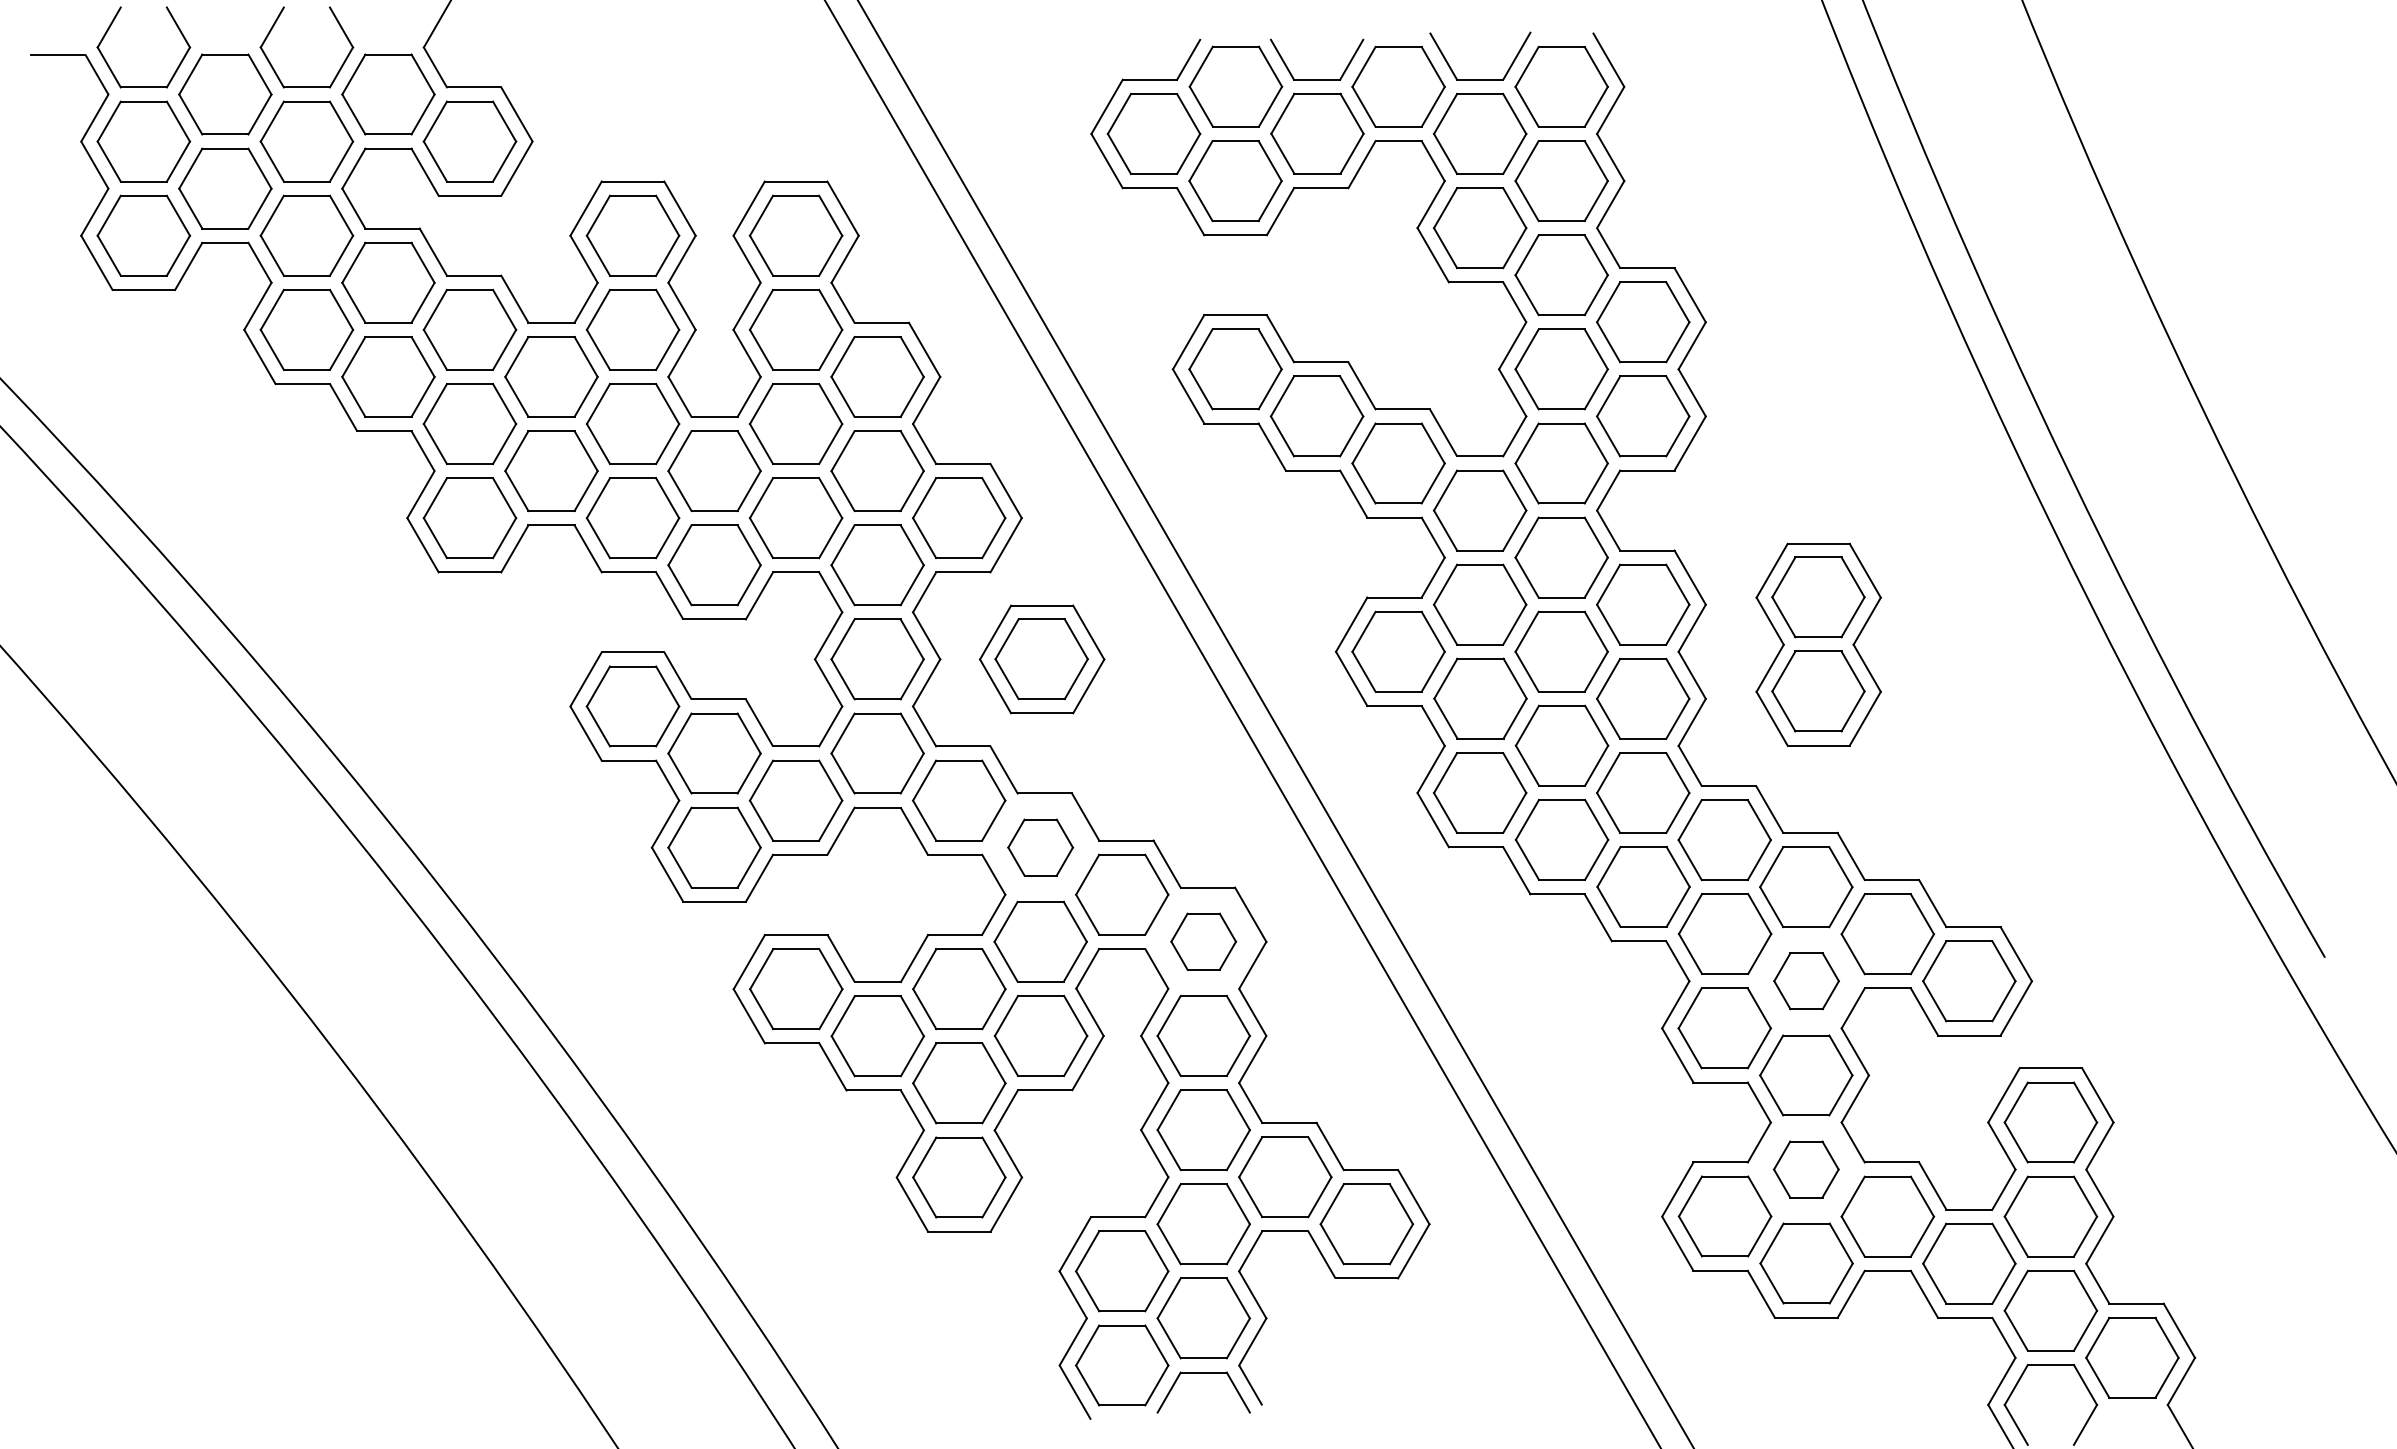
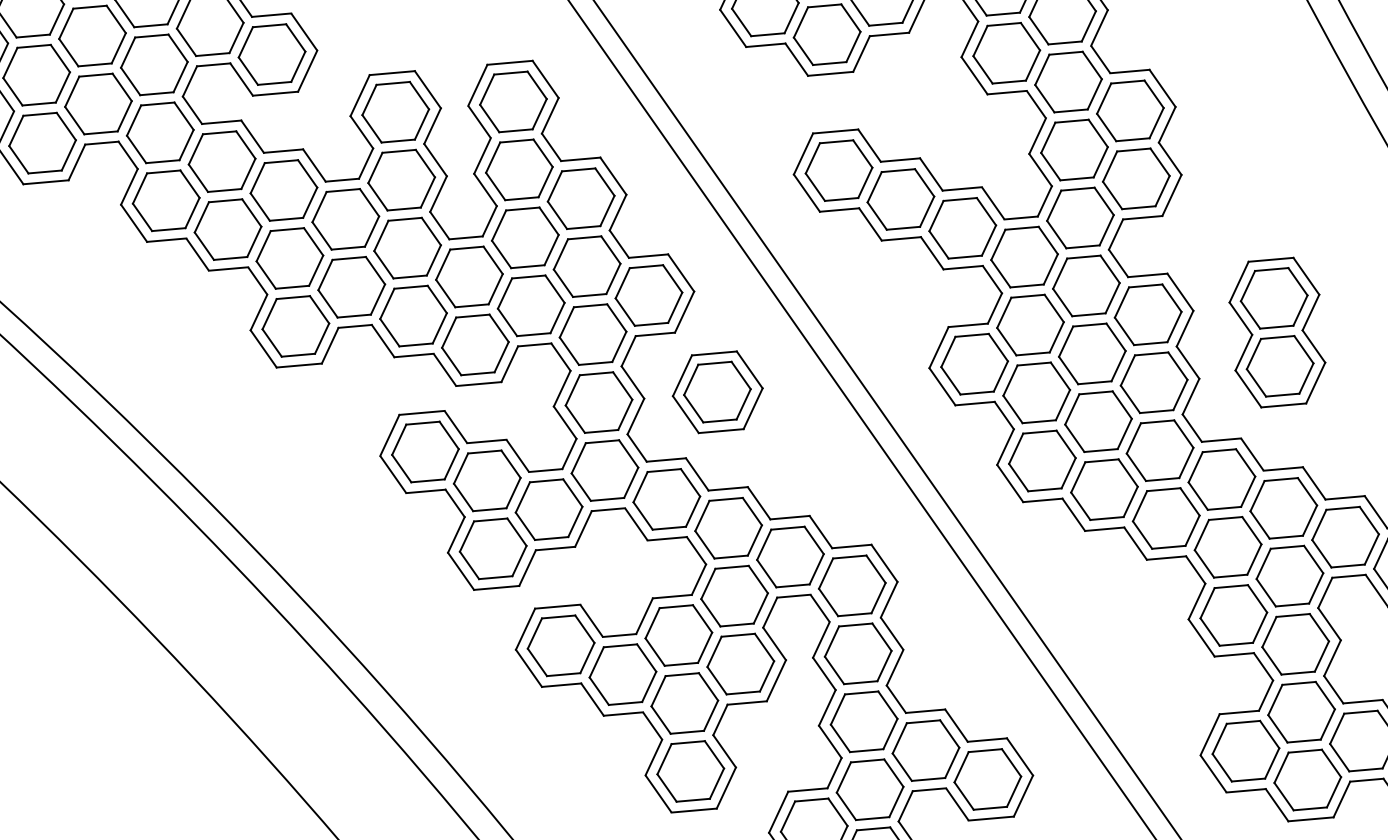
part: (1040, 847) -> (728, 528), size x1.43
part: (1203, 941) -> (852, 585), size x1.43
part: (1806, 981) -> (1289, 576), size x1.43
part: (1806, 1169) -> (1301, 712), size x1.43

